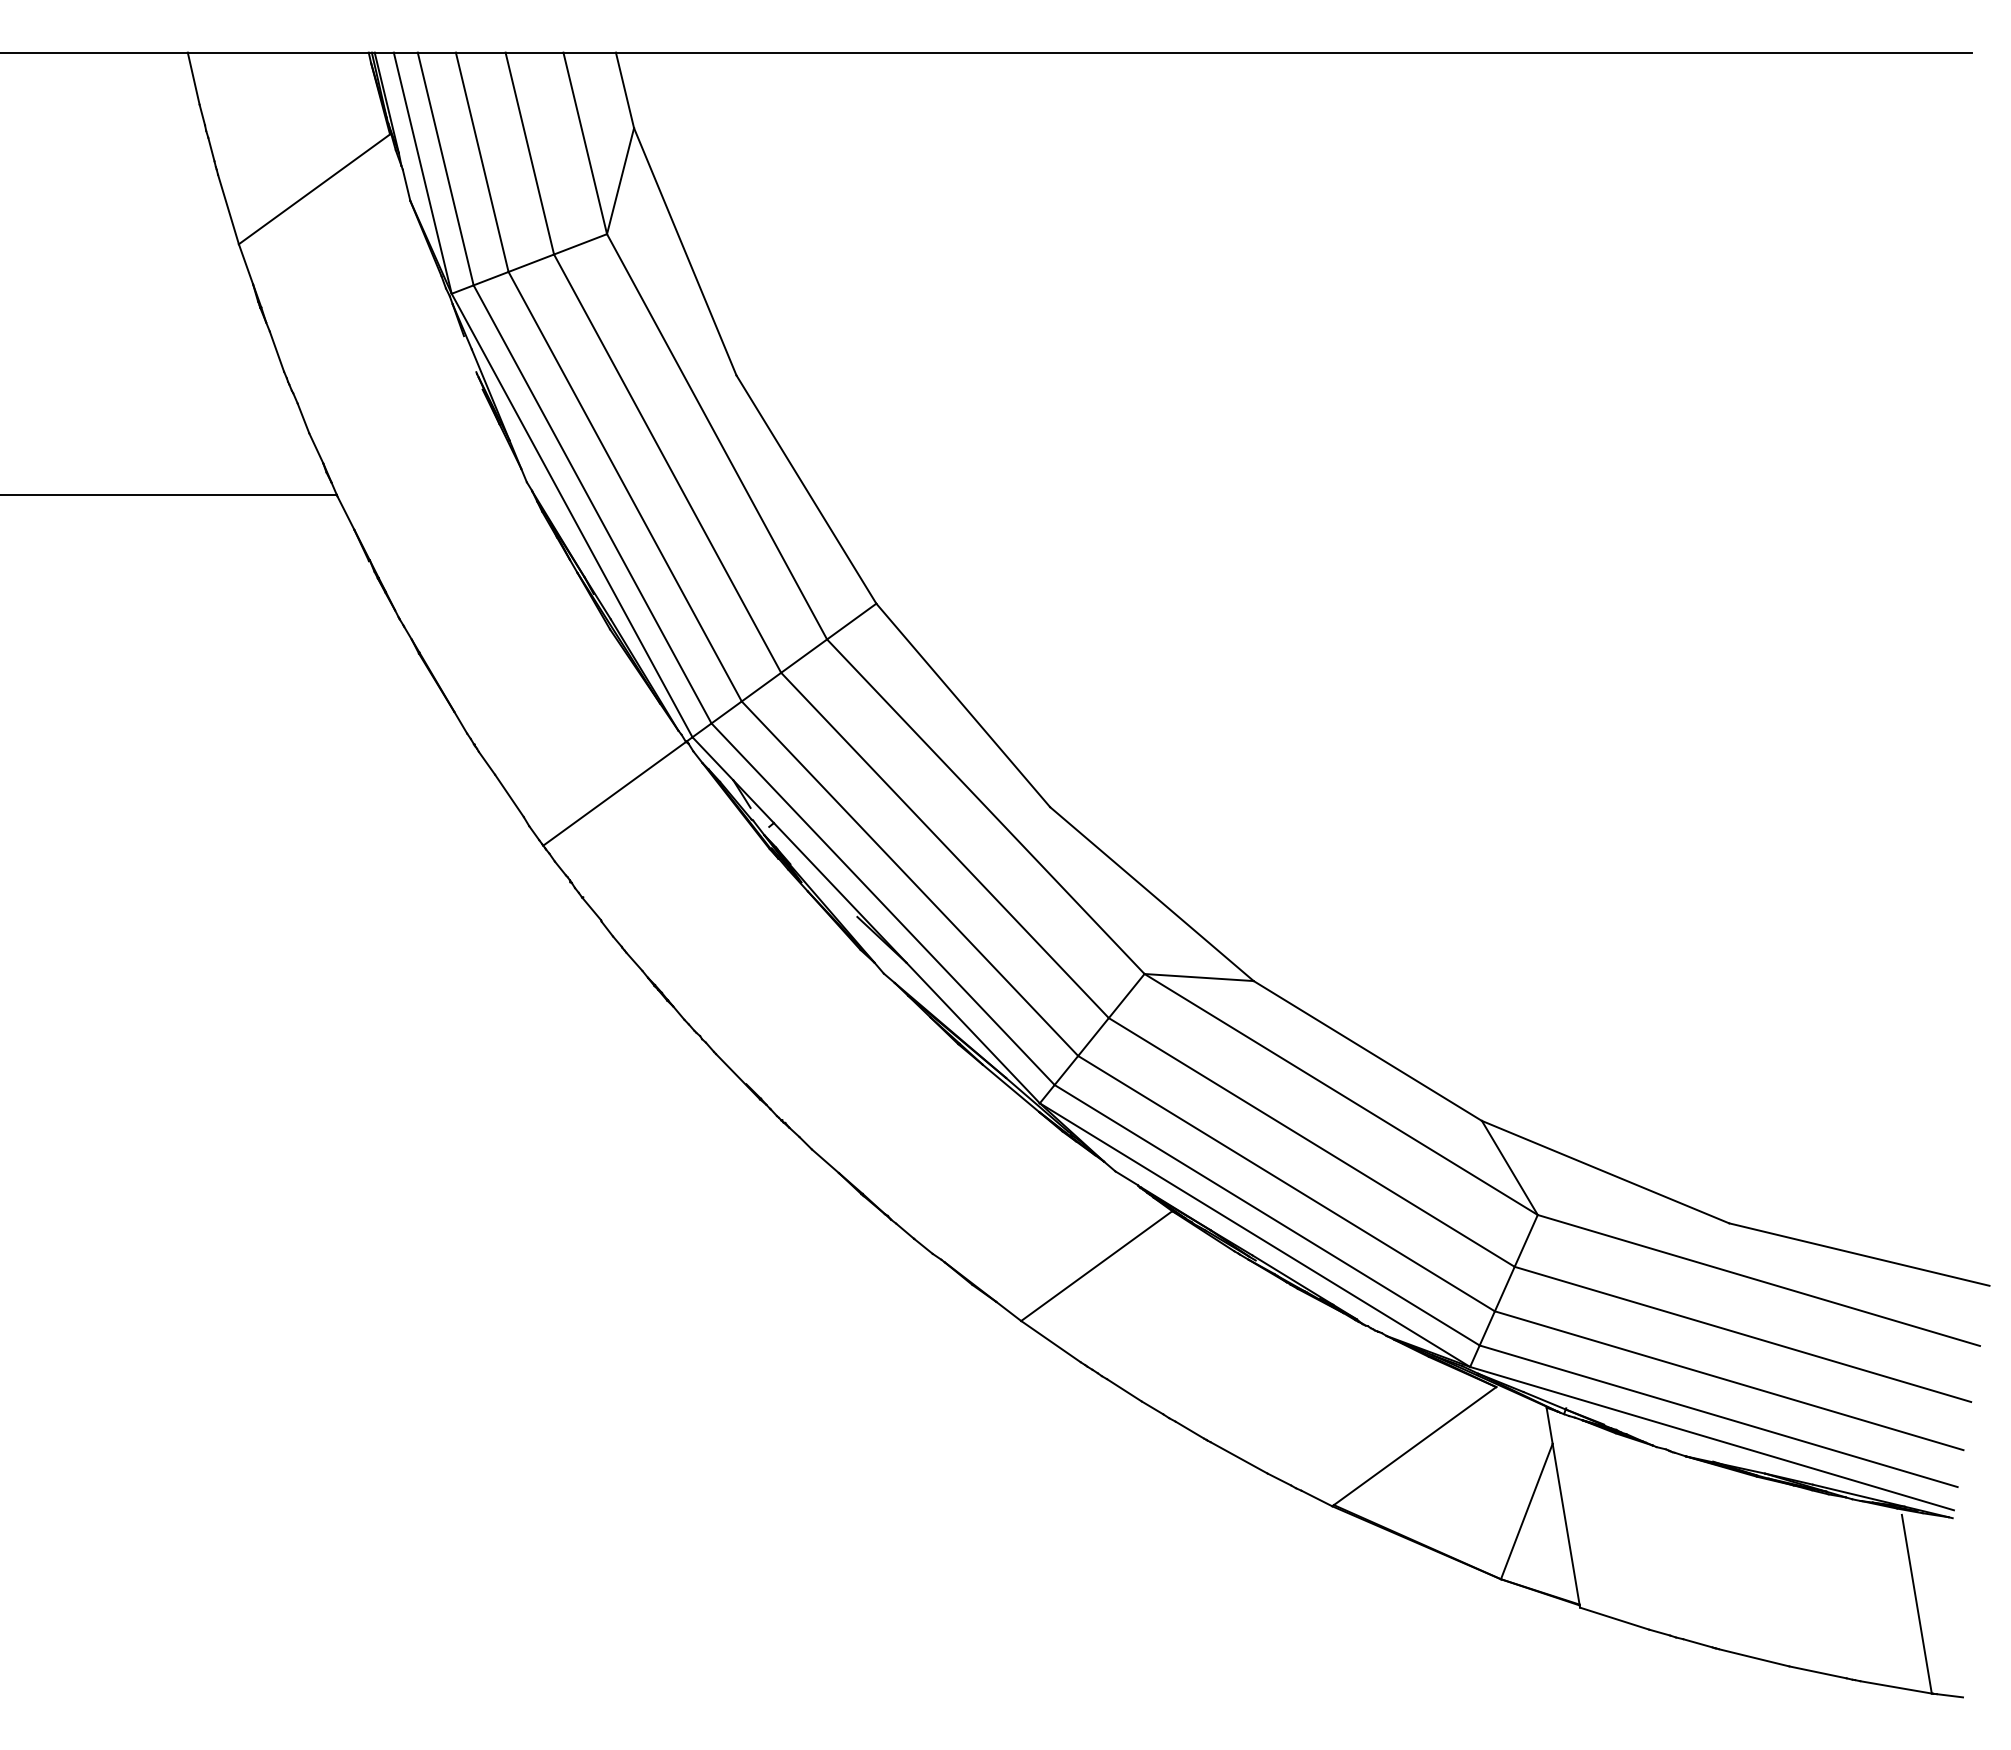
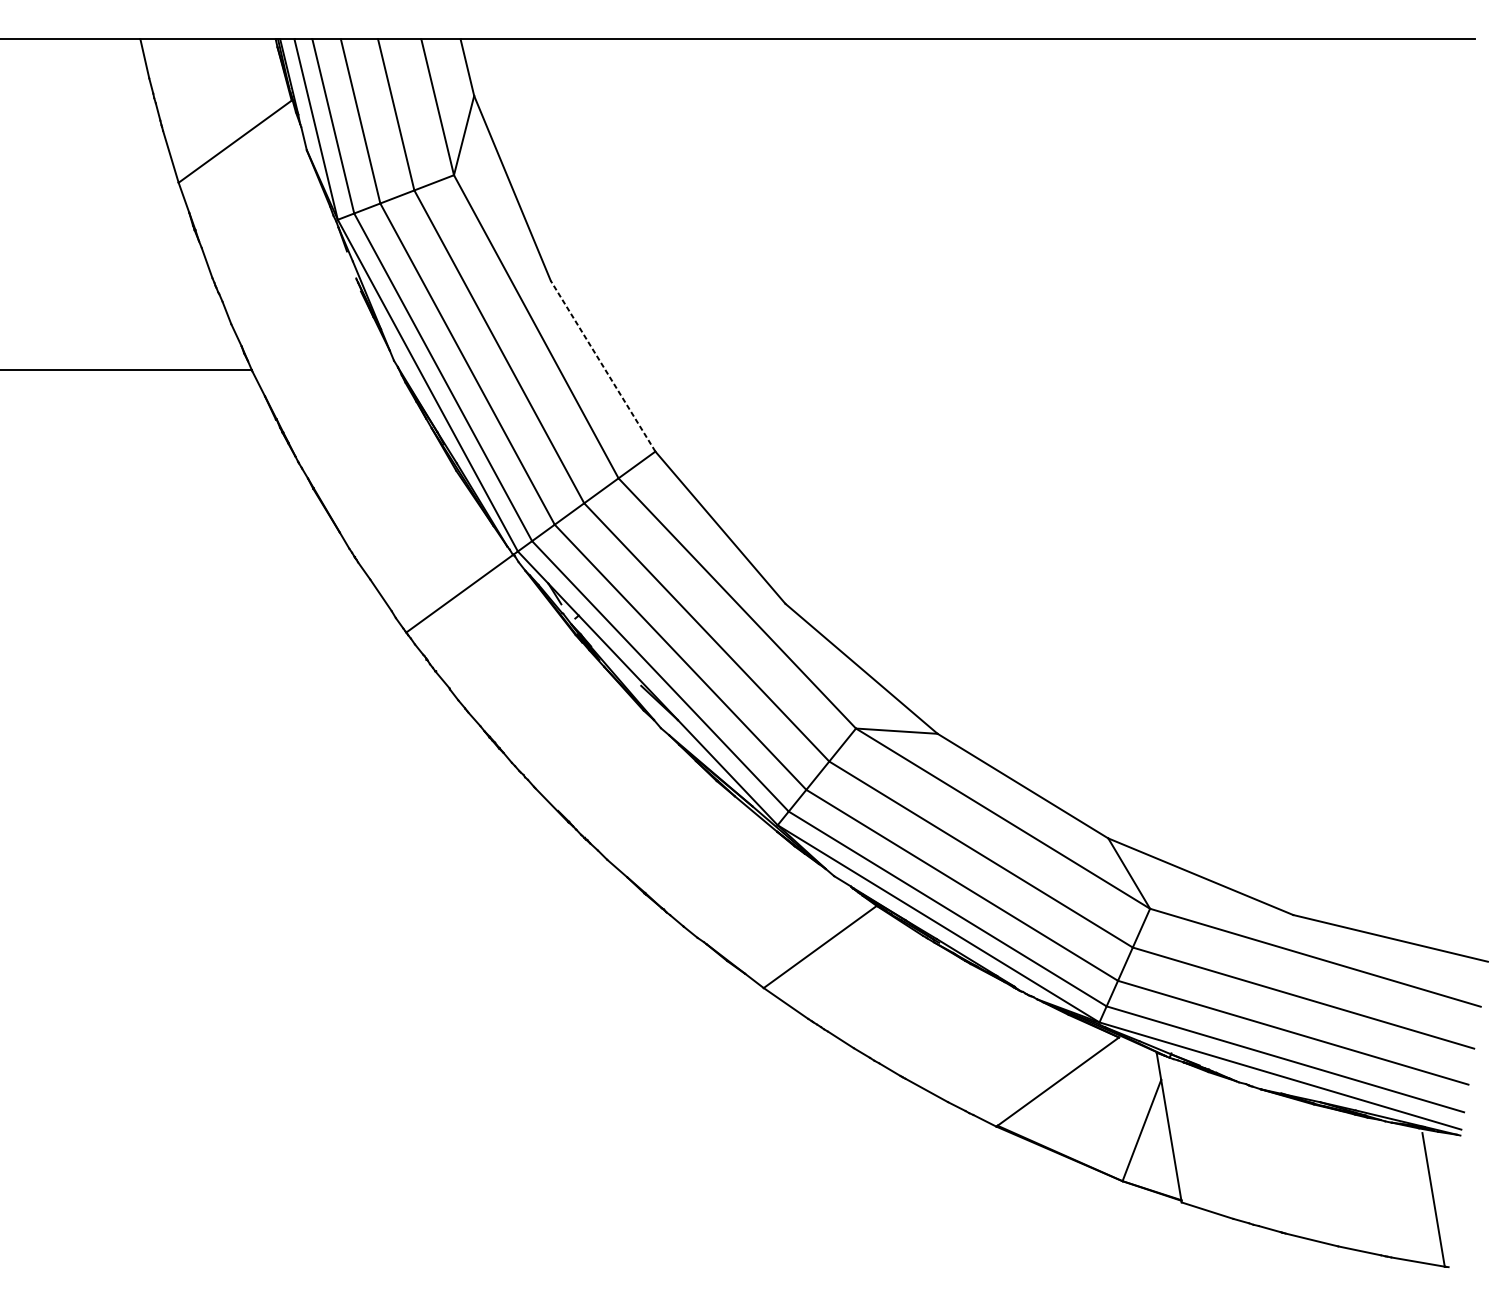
line: (806, 489) -> (603, 366), solid -> dashed
line: (1949, 1695) -> (1458, 1268), removed

